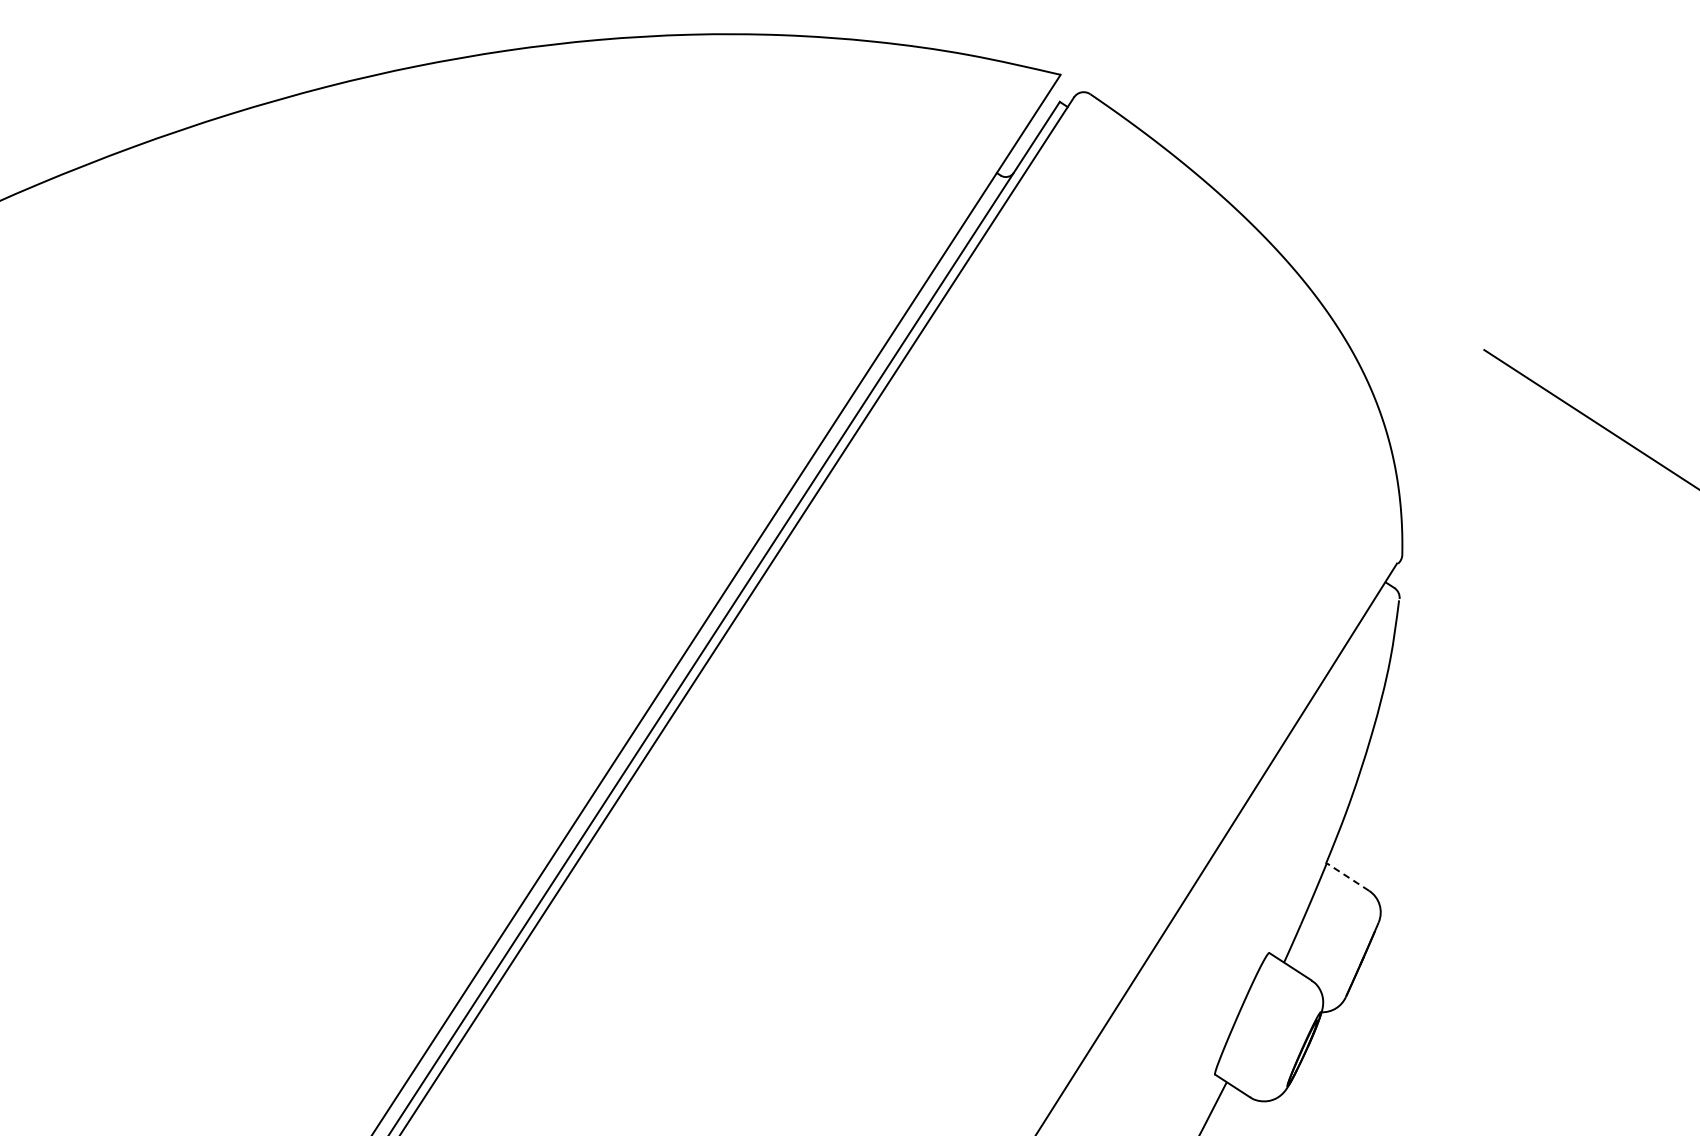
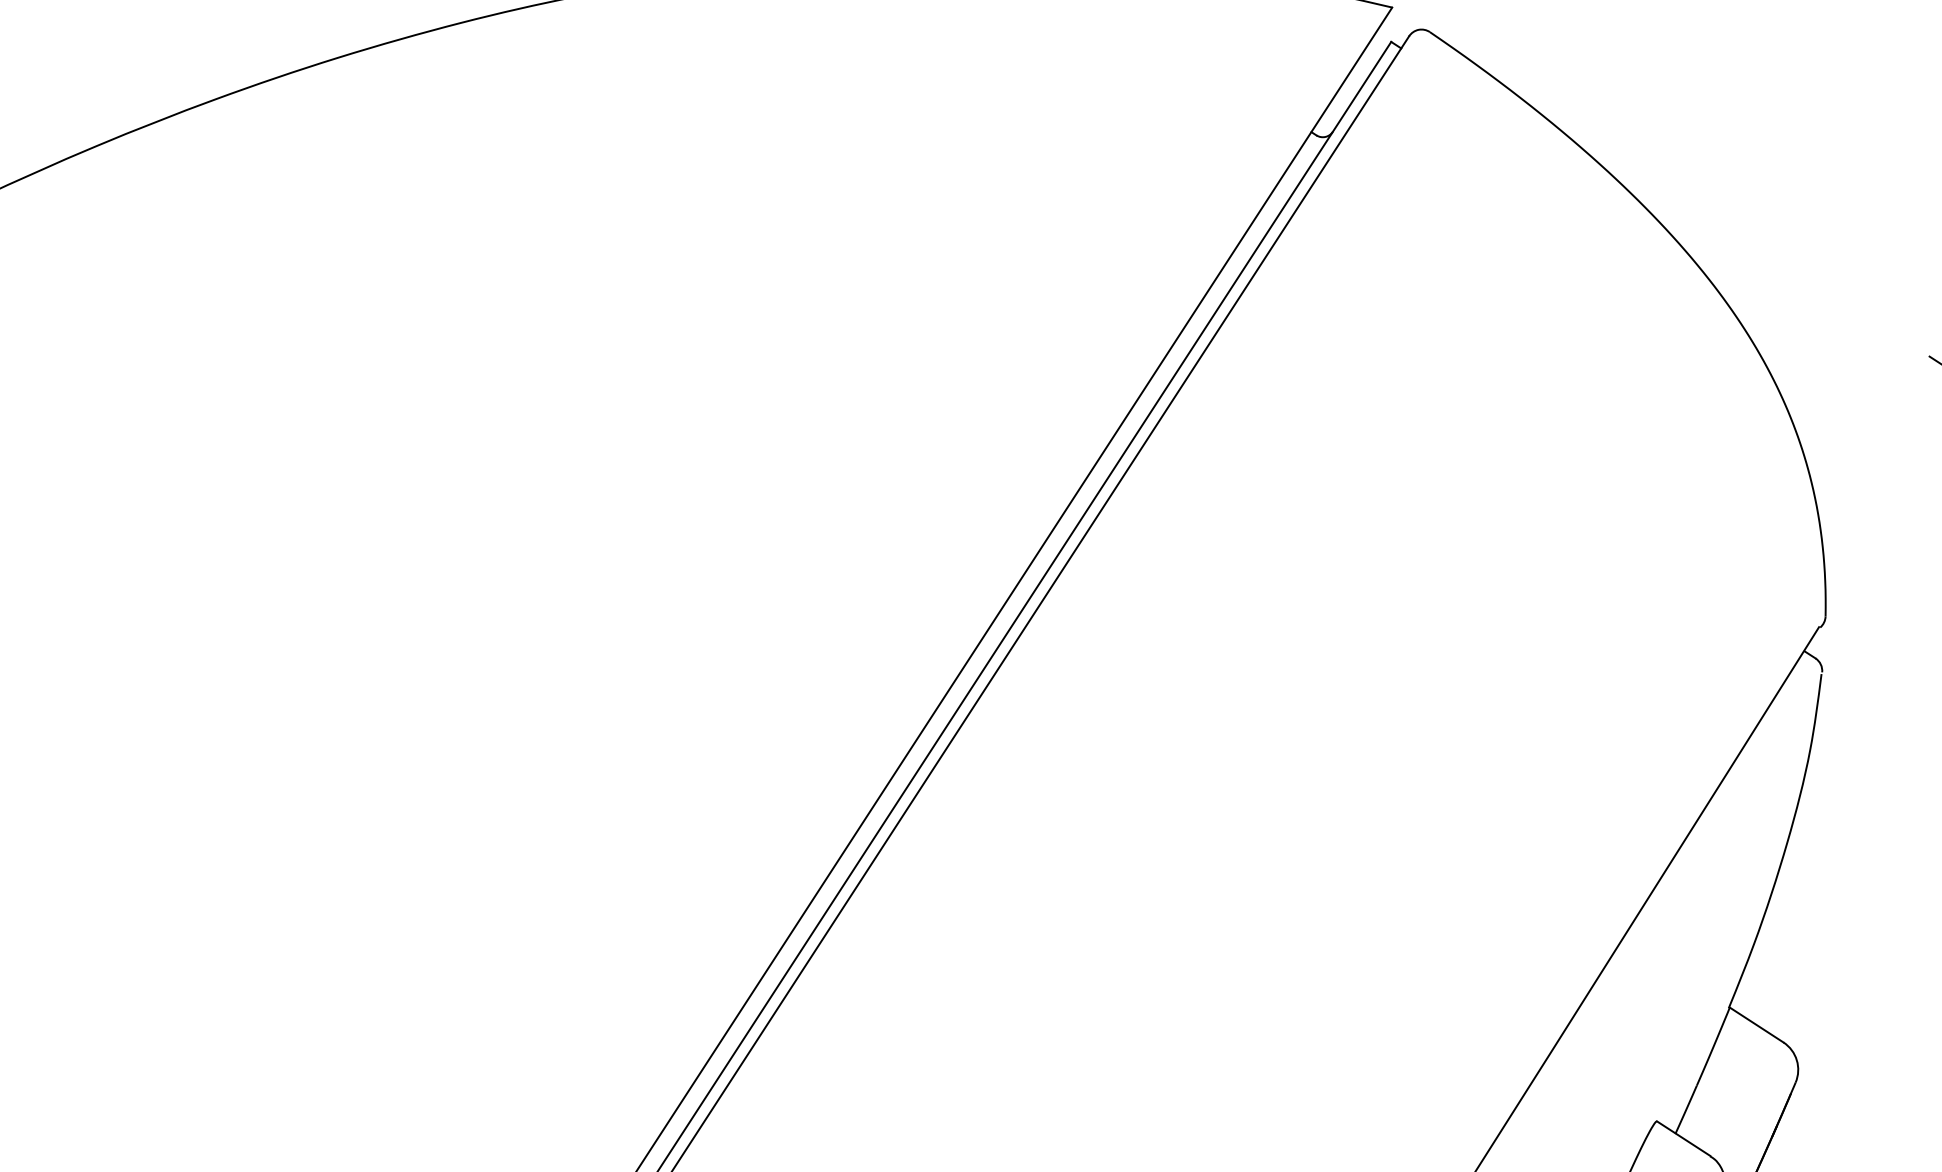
line: (1347, 876) -> (1756, 1024), dashed -> solid

